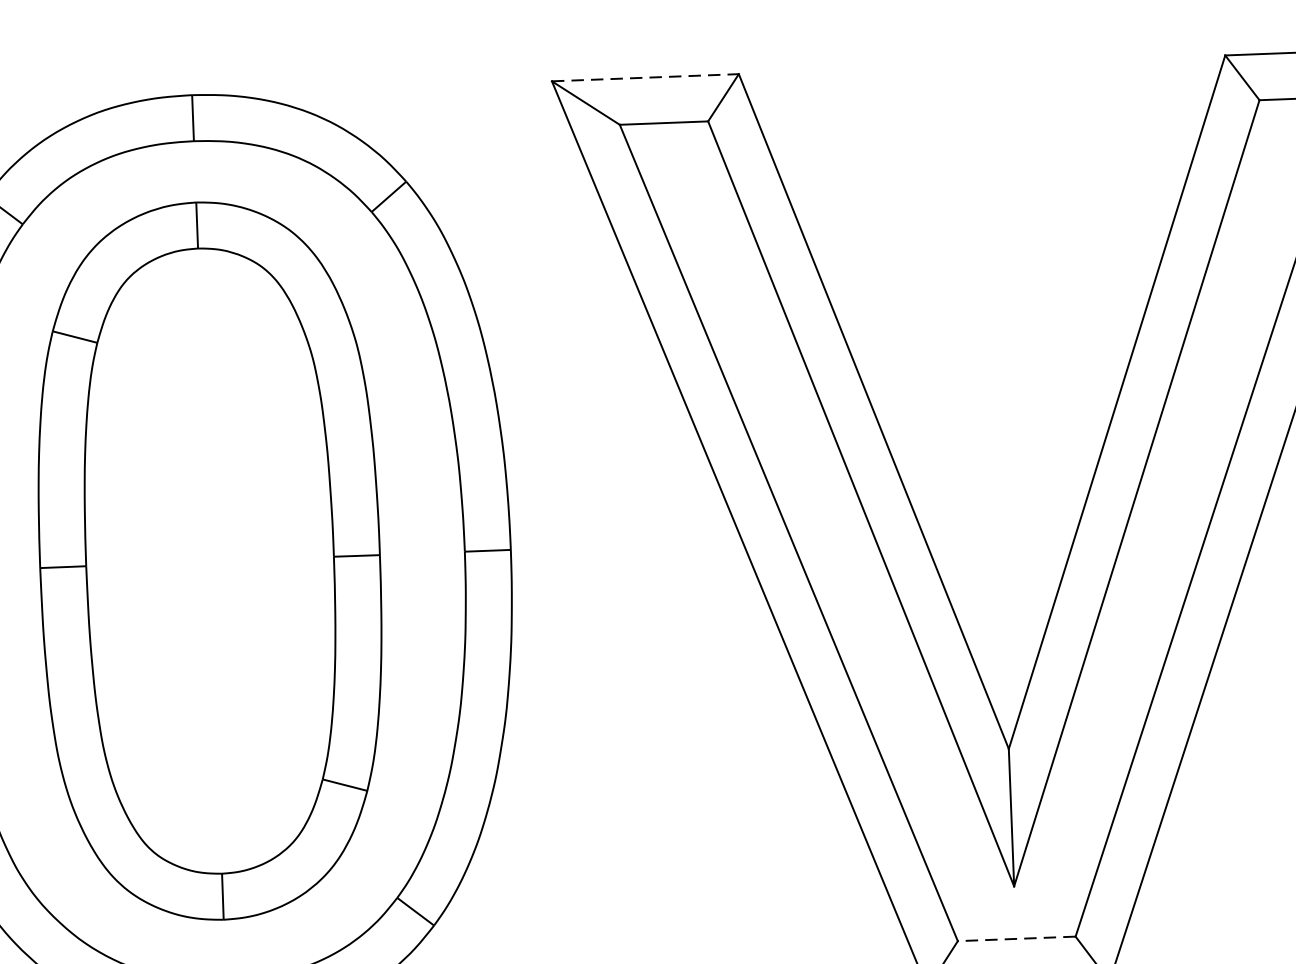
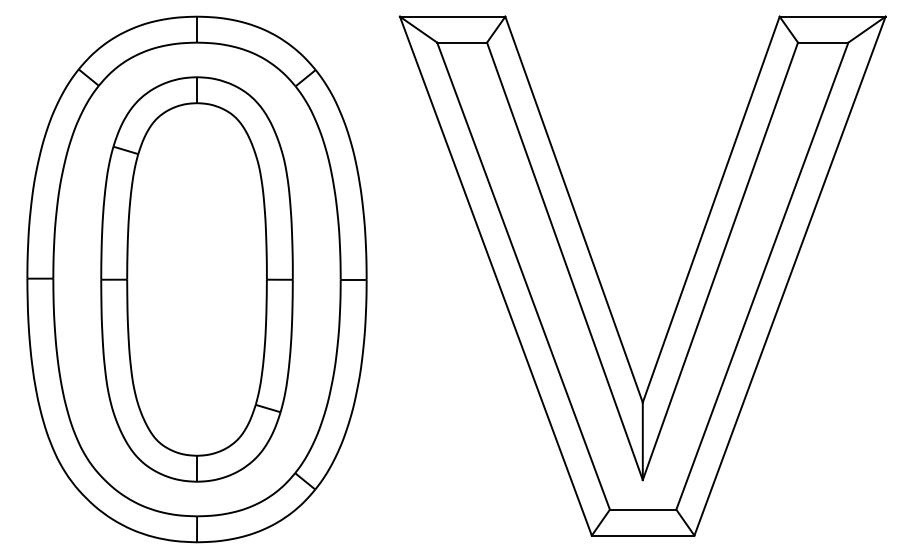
line: (645, 77) -> (452, 16), dashed -> solid
line: (1015, 938) -> (642, 509), dashed -> solid

